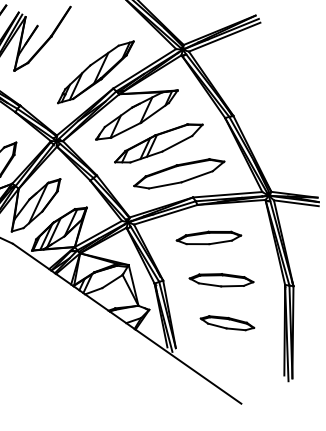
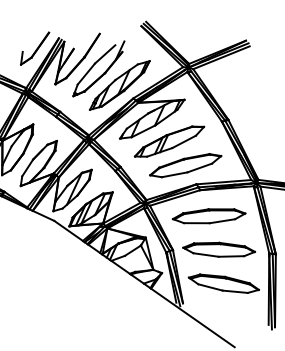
part: (68, 50) -> (98, 68), added
part: (208, 238) -> (208, 216), size x1.43
part: (220, 279) -> (218, 249), size x1.43
part: (227, 323) -> (223, 283), size x1.67

